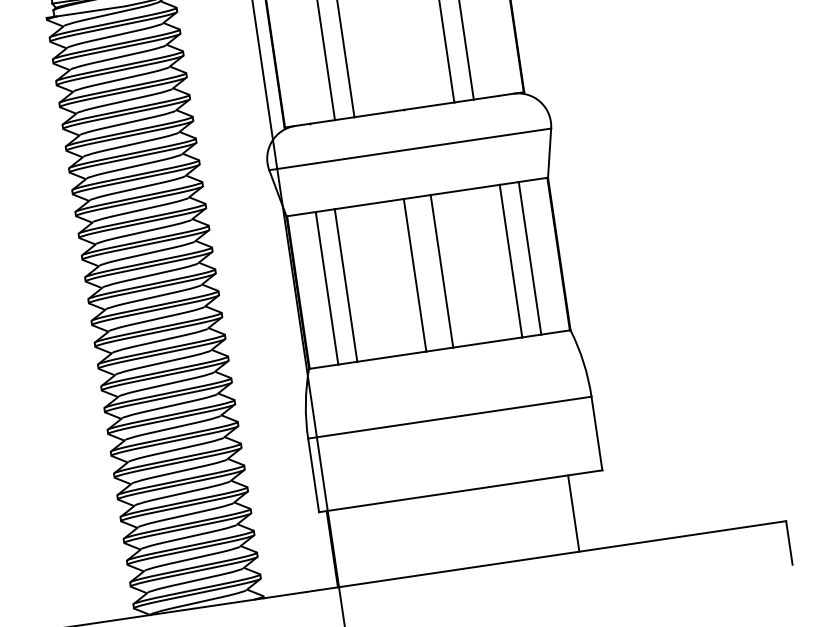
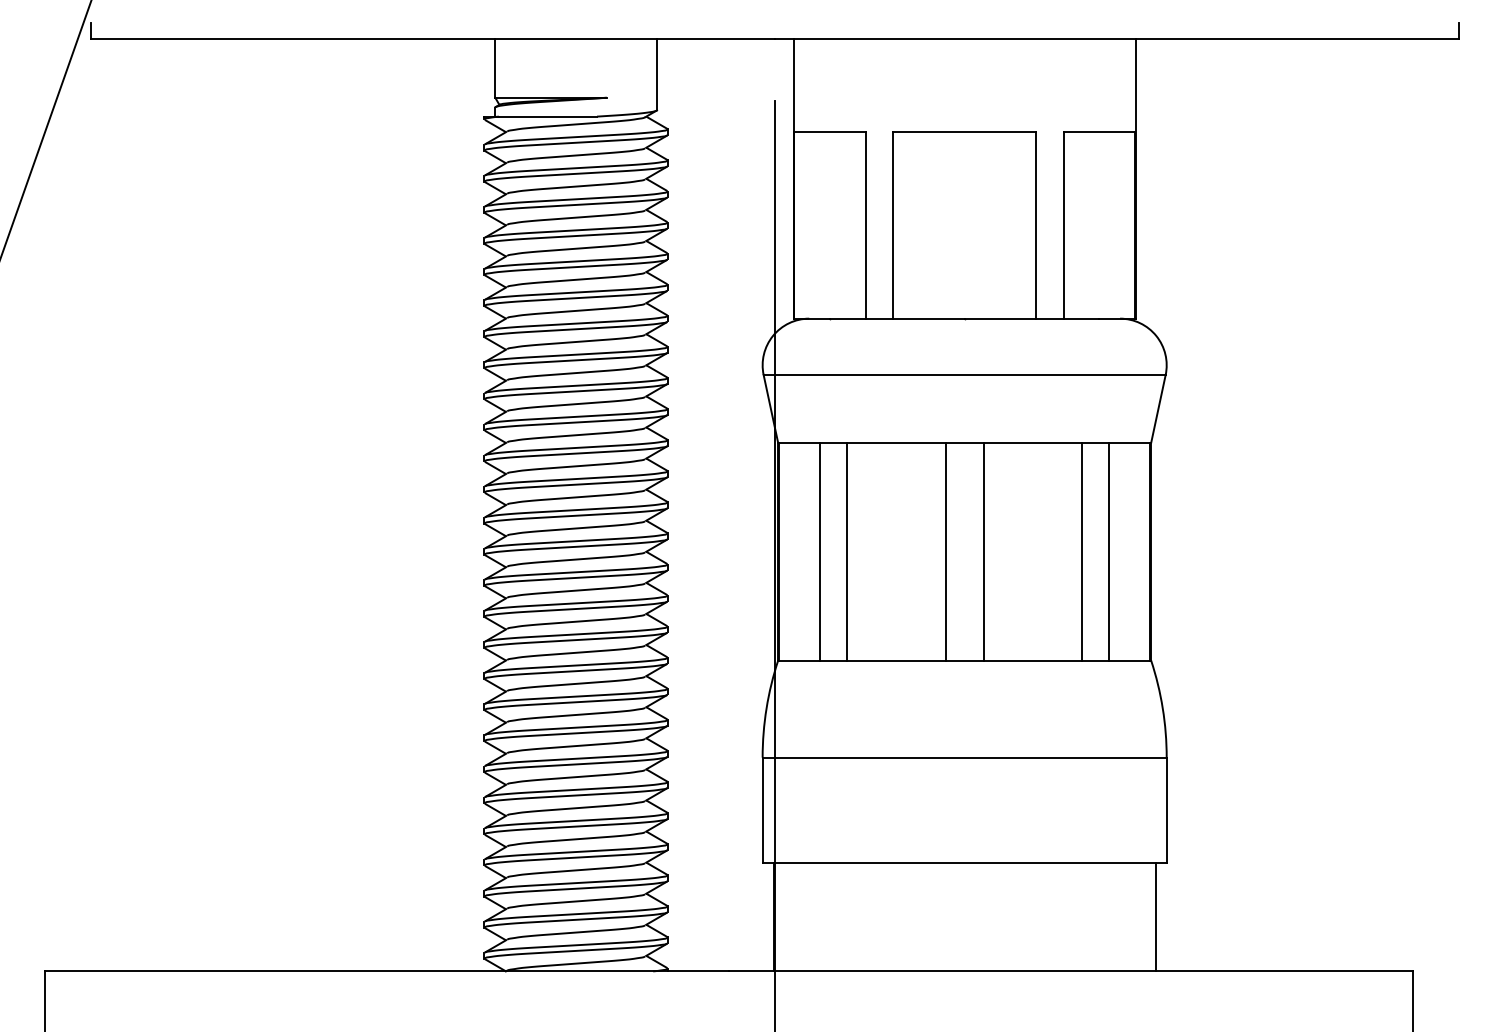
line: (573, 513) -> (1155, 916), moved

